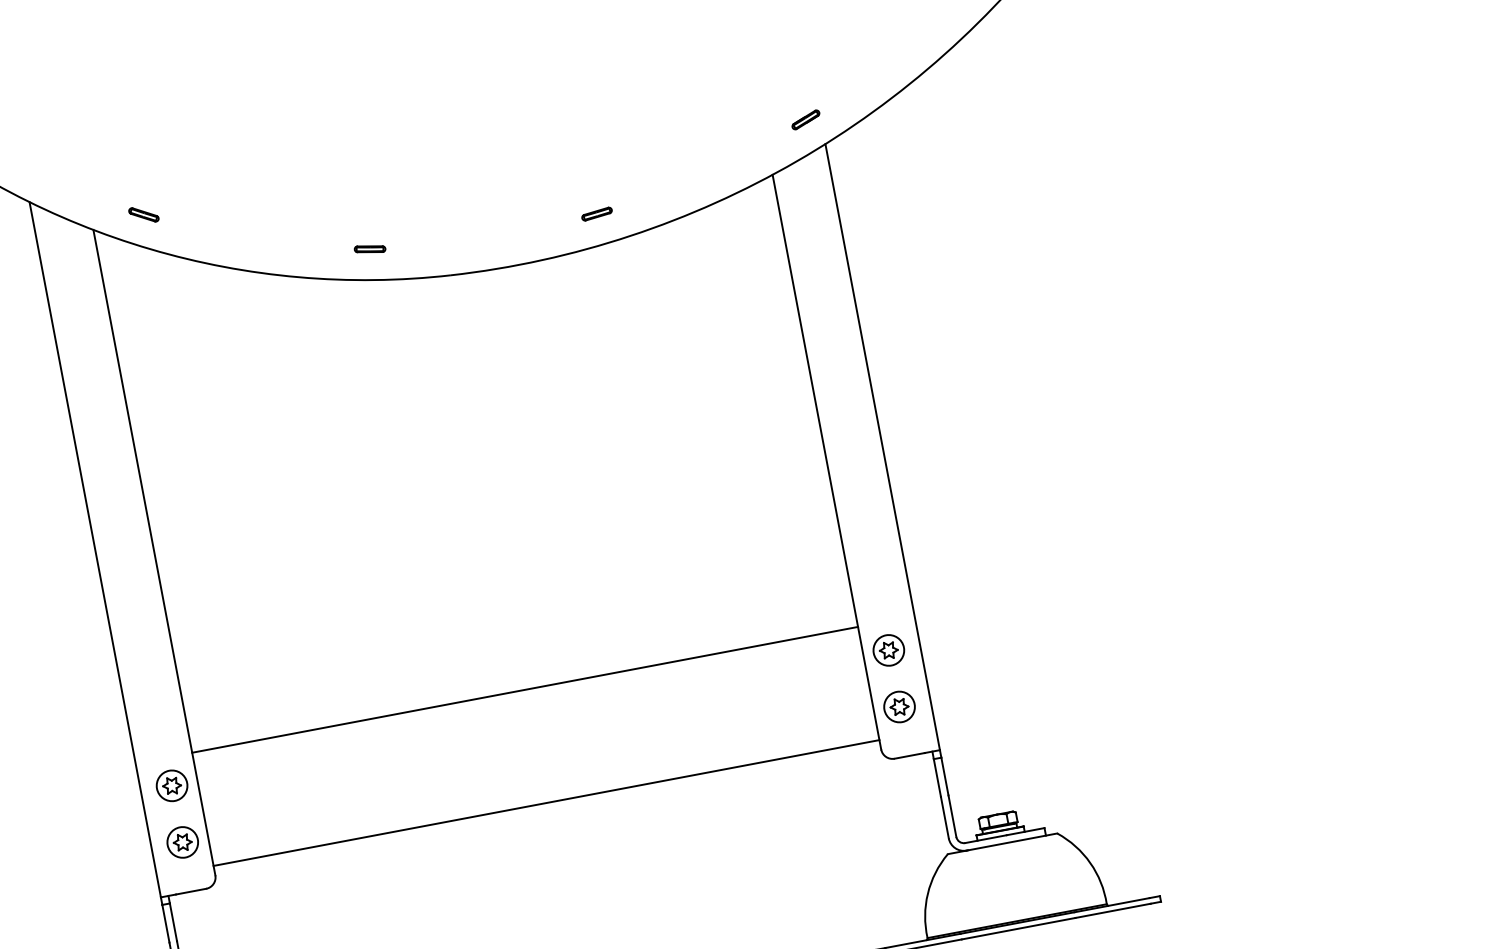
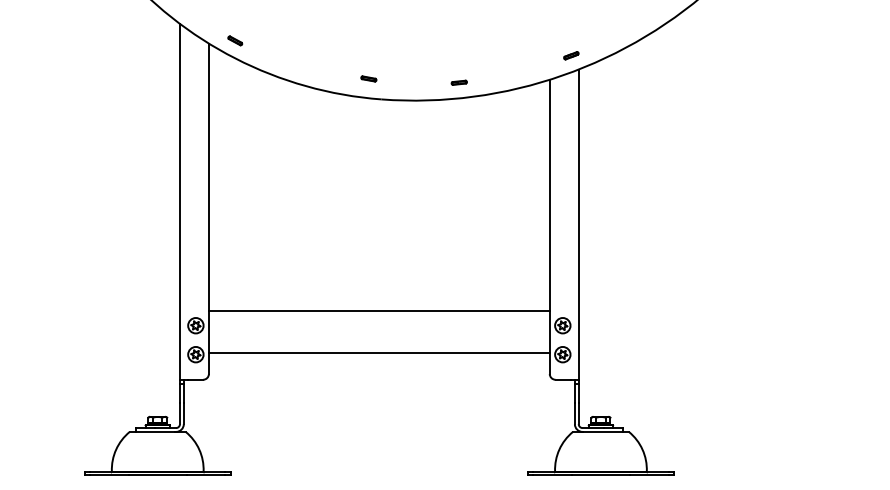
part: (369, 248) -> (368, 78), moved
line: (544, 803) -> (378, 353), moved

